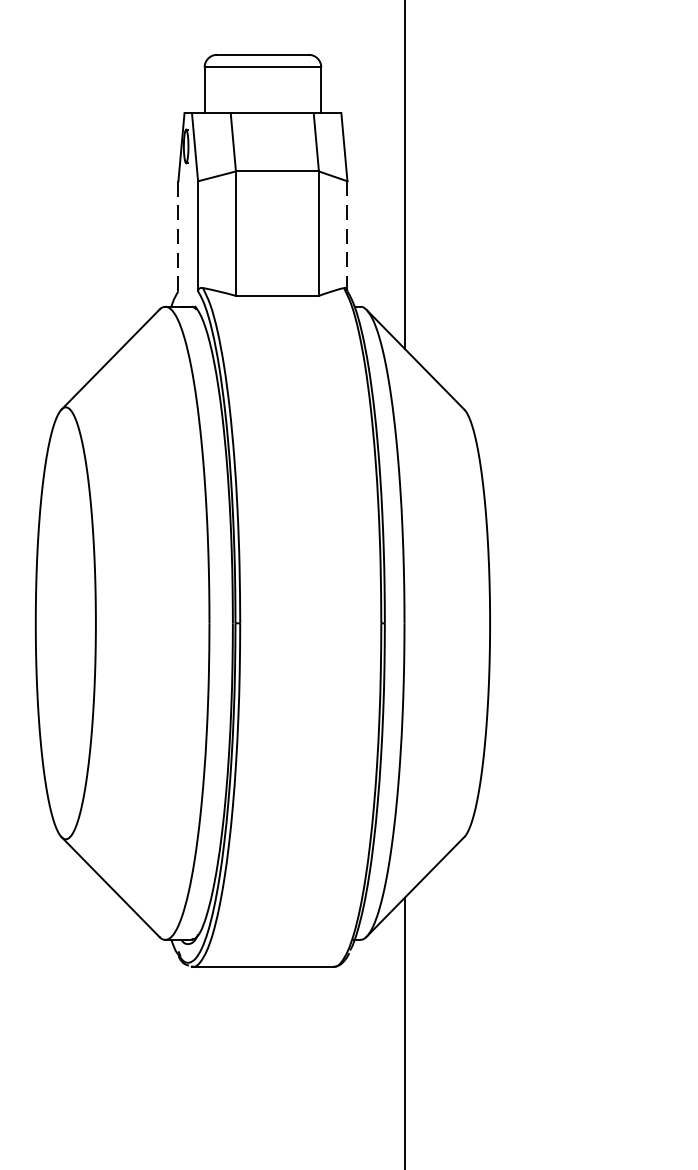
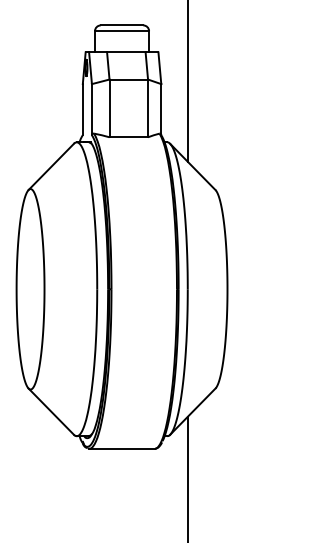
line: (177, 235) -> (82, 109), dashed -> solid
line: (347, 235) -> (161, 109), dashed -> solid

